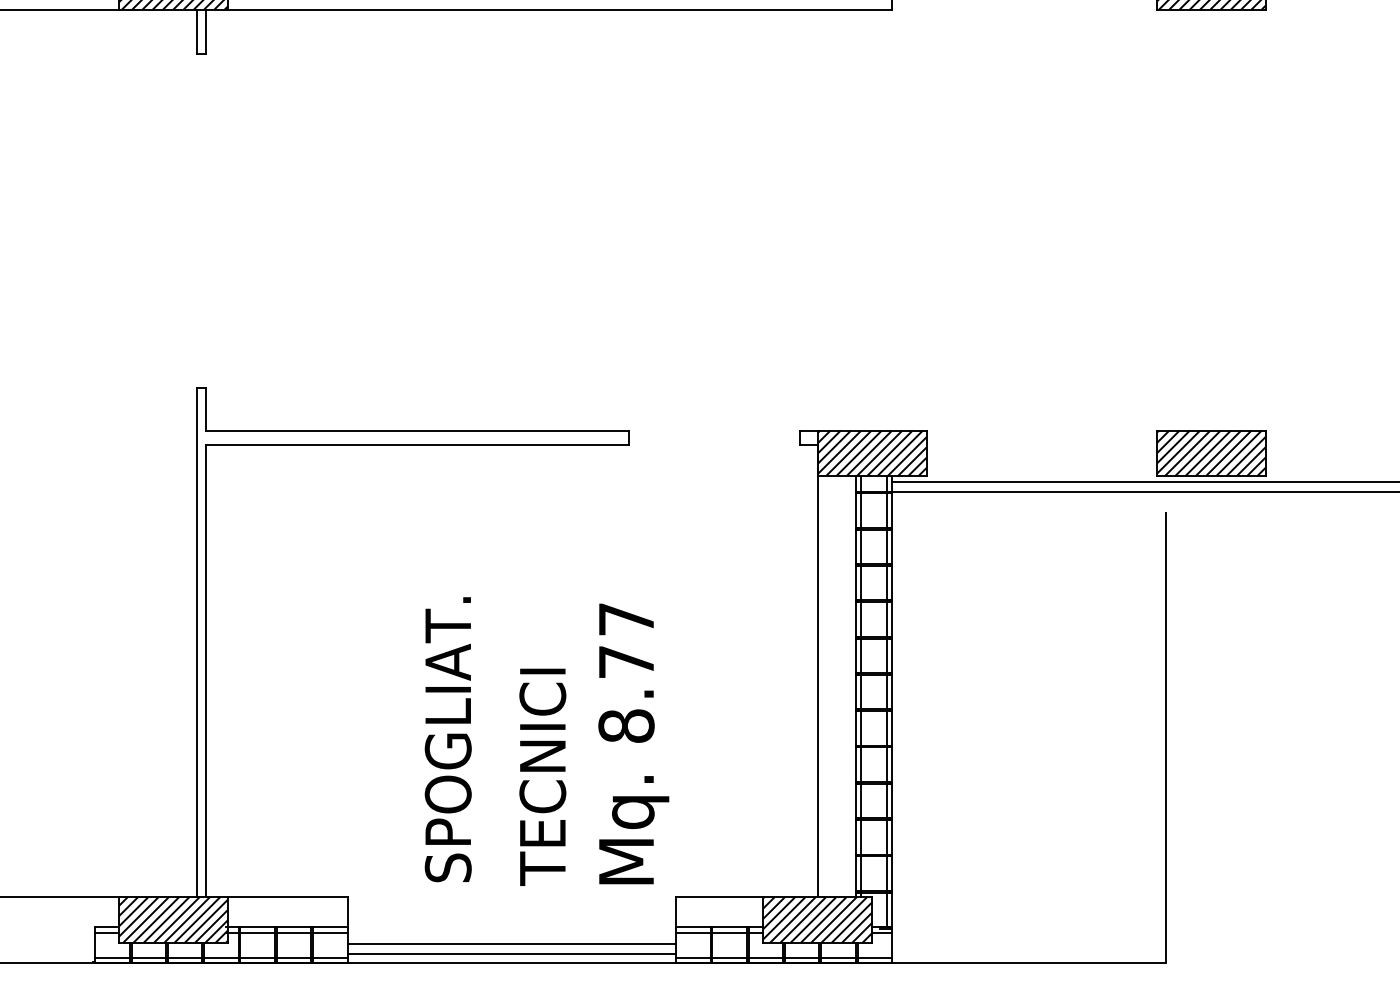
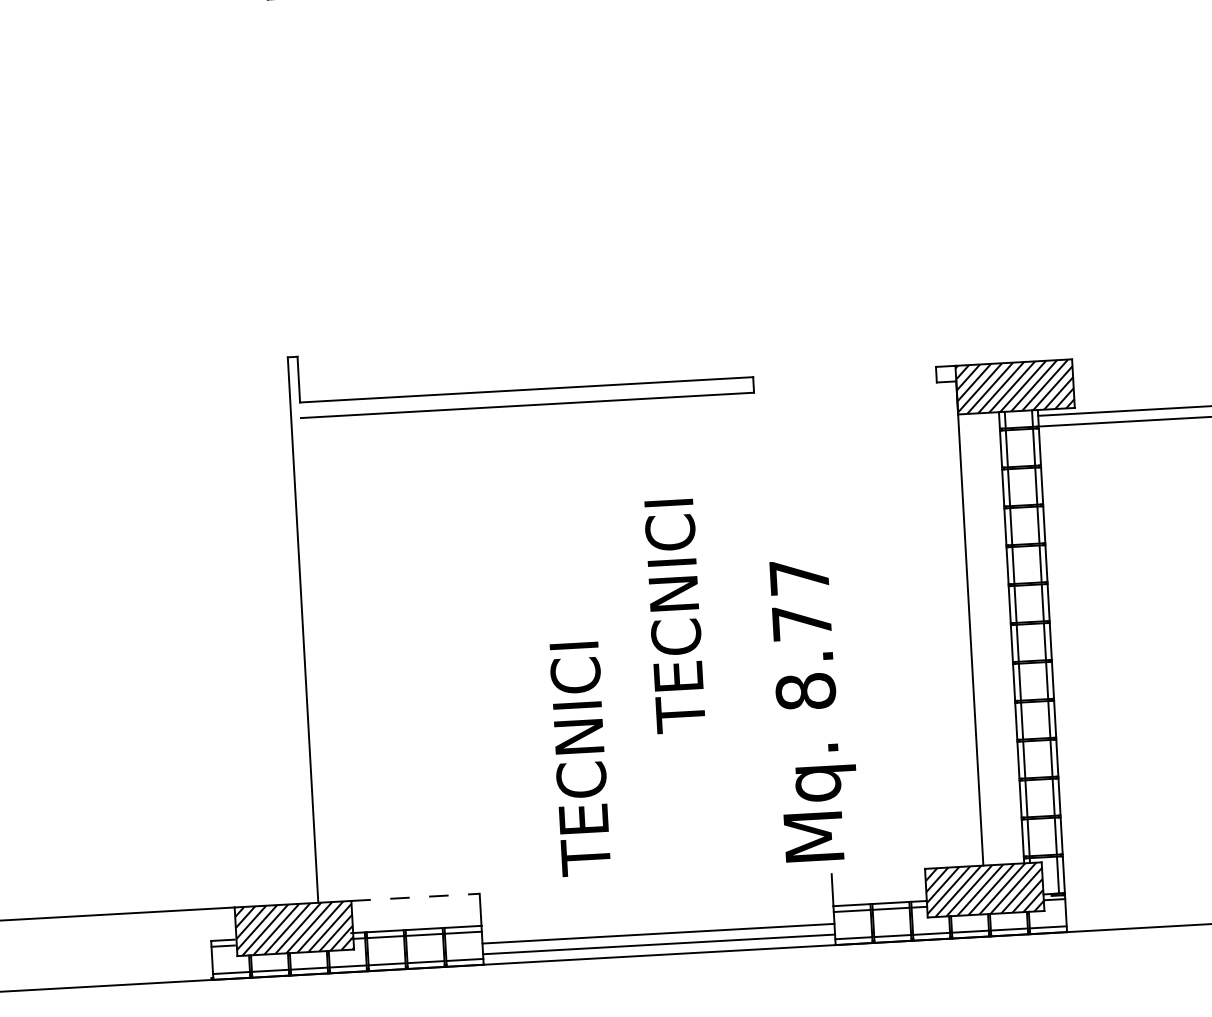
line: (205, 671) -> (314, 660), removed
text: (447, 741) -> (577, 720), SPOGLIAT. -> TECNICI
text: (633, 743) -> (814, 709), moved
text: (542, 776) -> (674, 615), moved
line: (287, 897) -> (415, 897), solid -> dashed
line: (719, 897) -> (878, 871), removed

